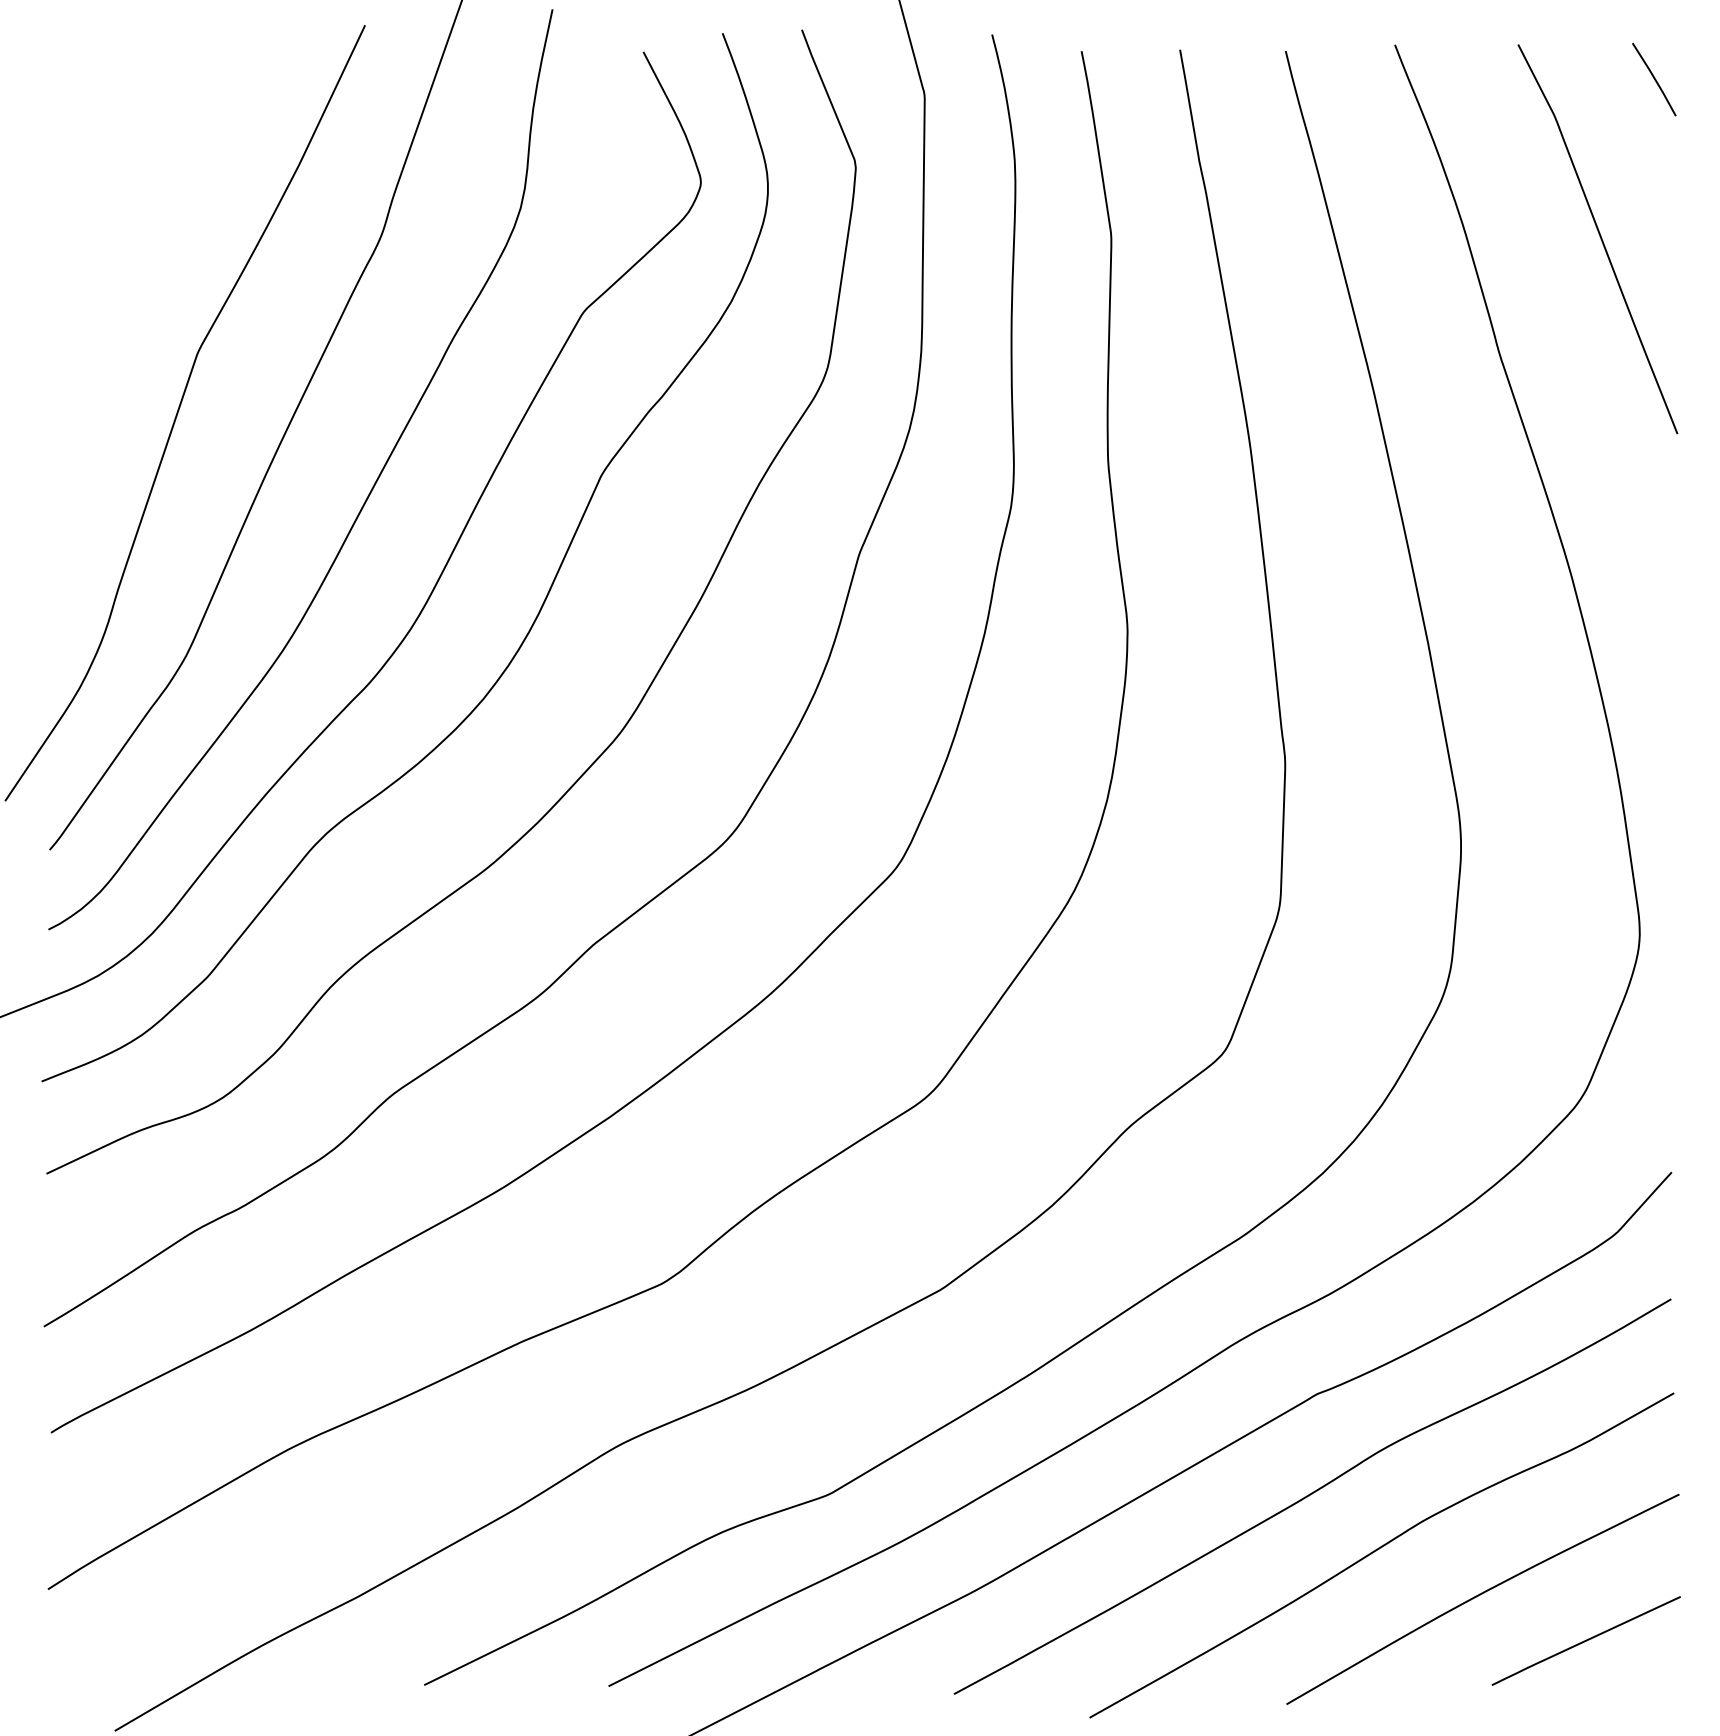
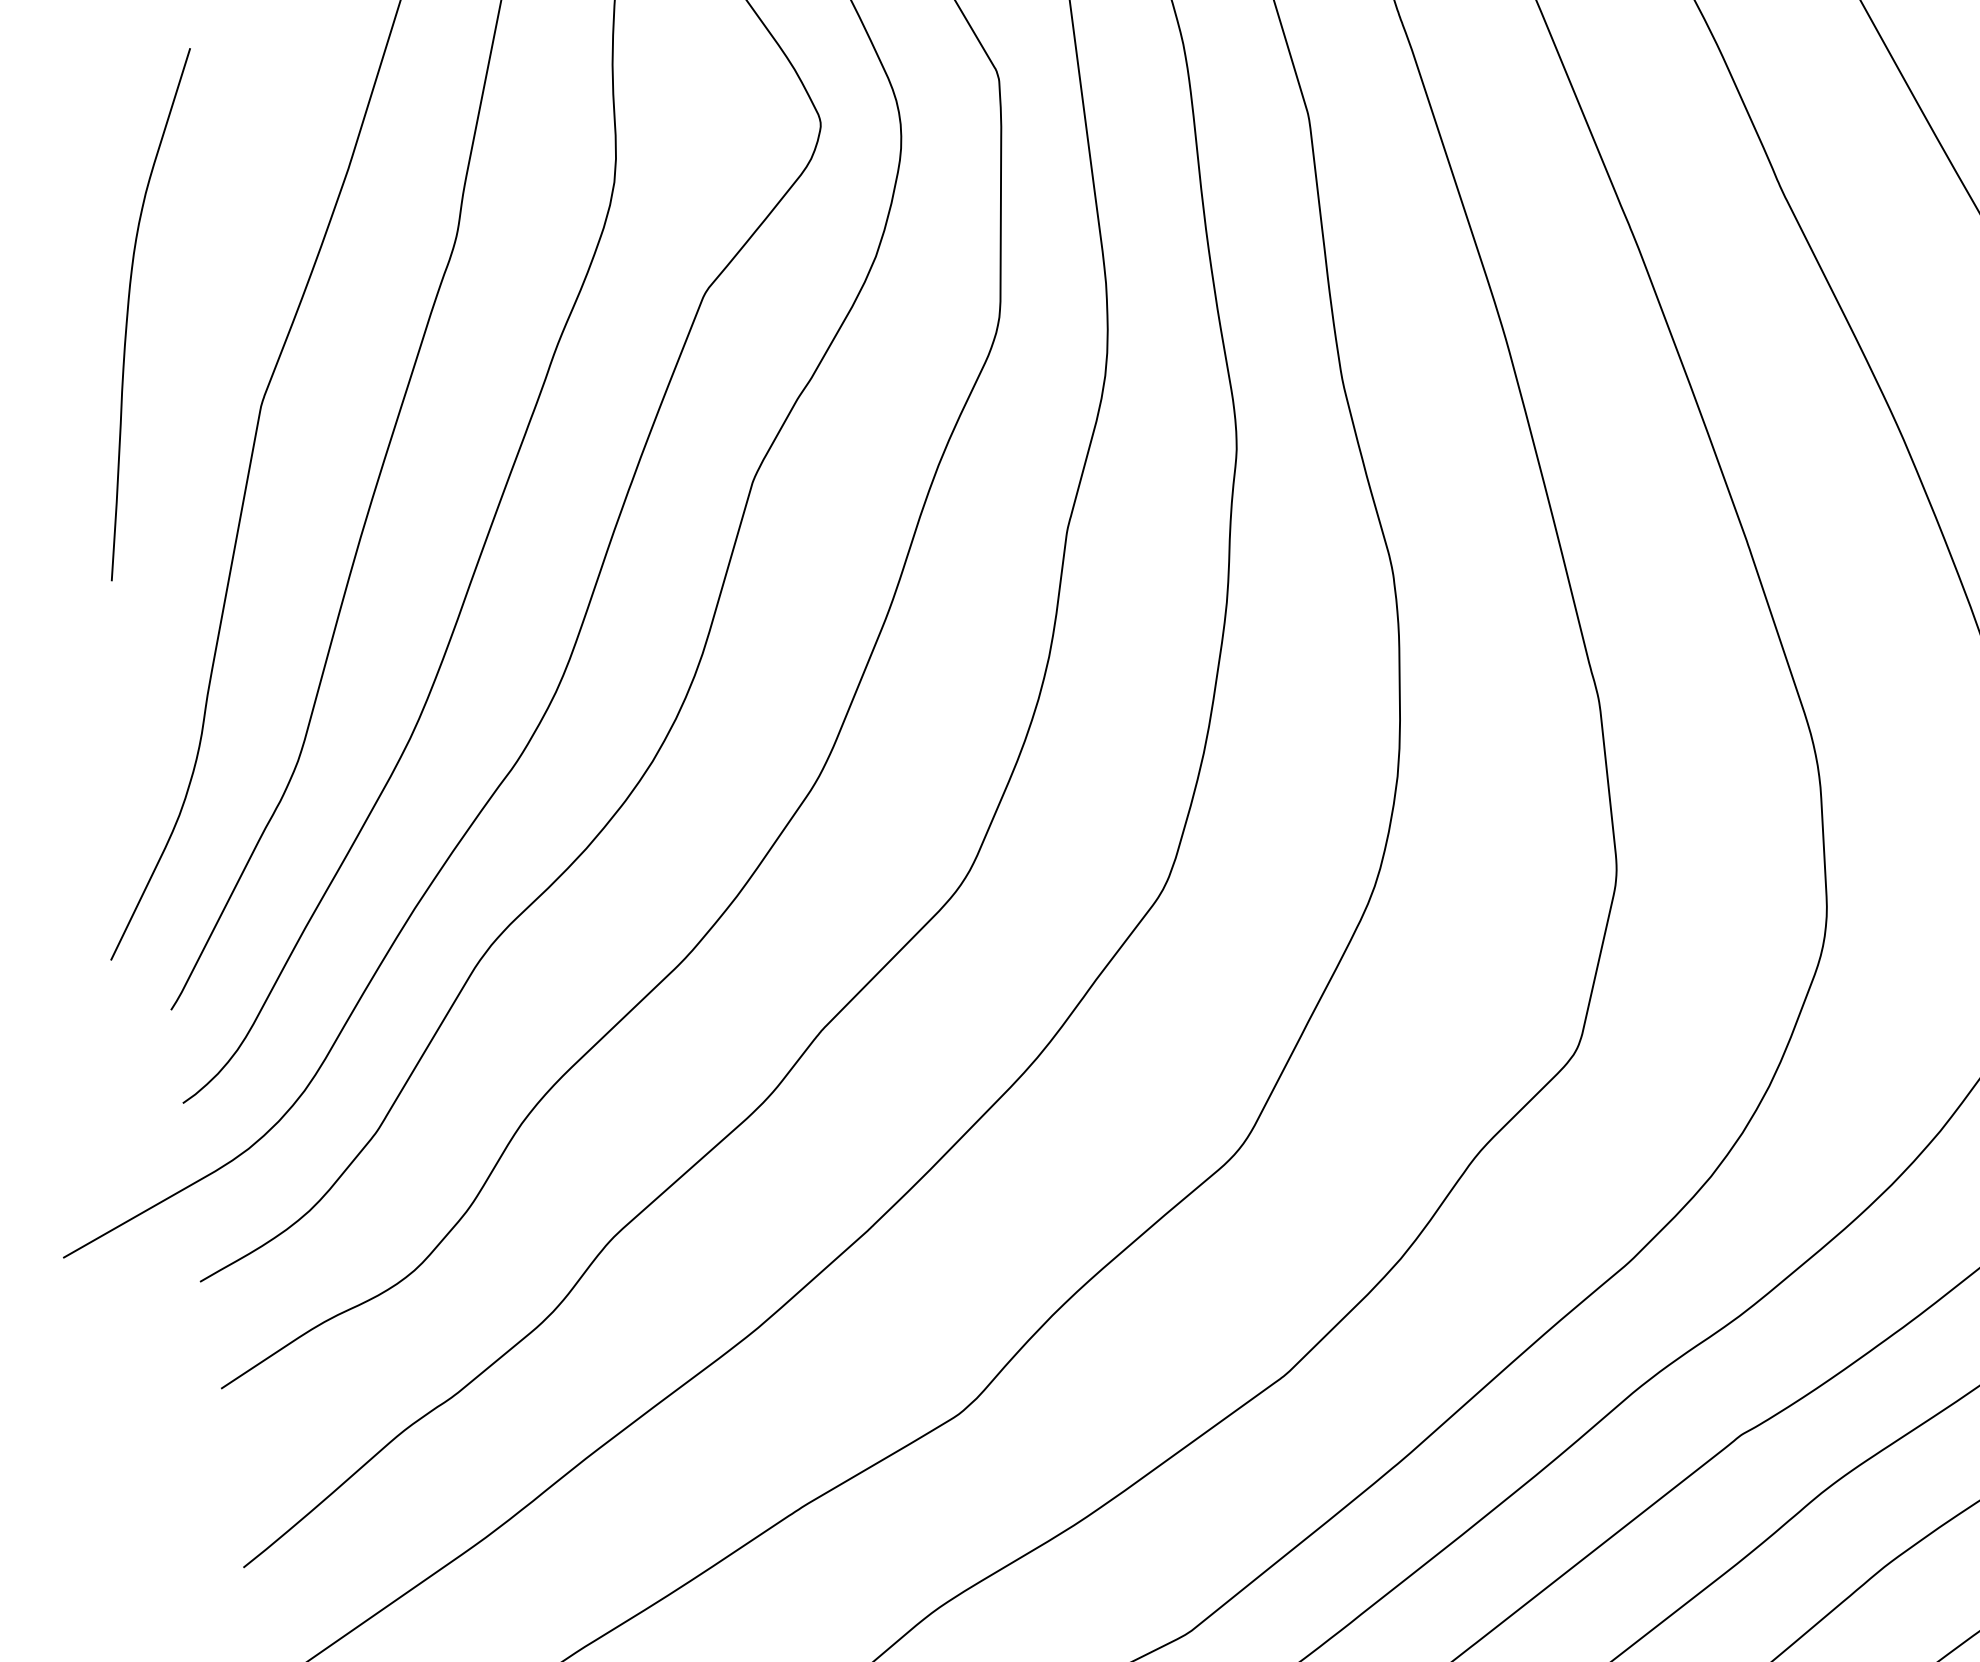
curve: (97, 260) -> (128, 313), added

